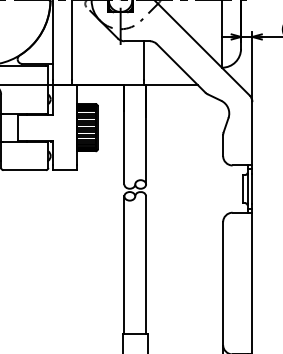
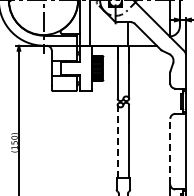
line: (124, 264) -> (117, 141), solid -> dashed
line: (223, 283) -> (170, 151), solid -> dashed

